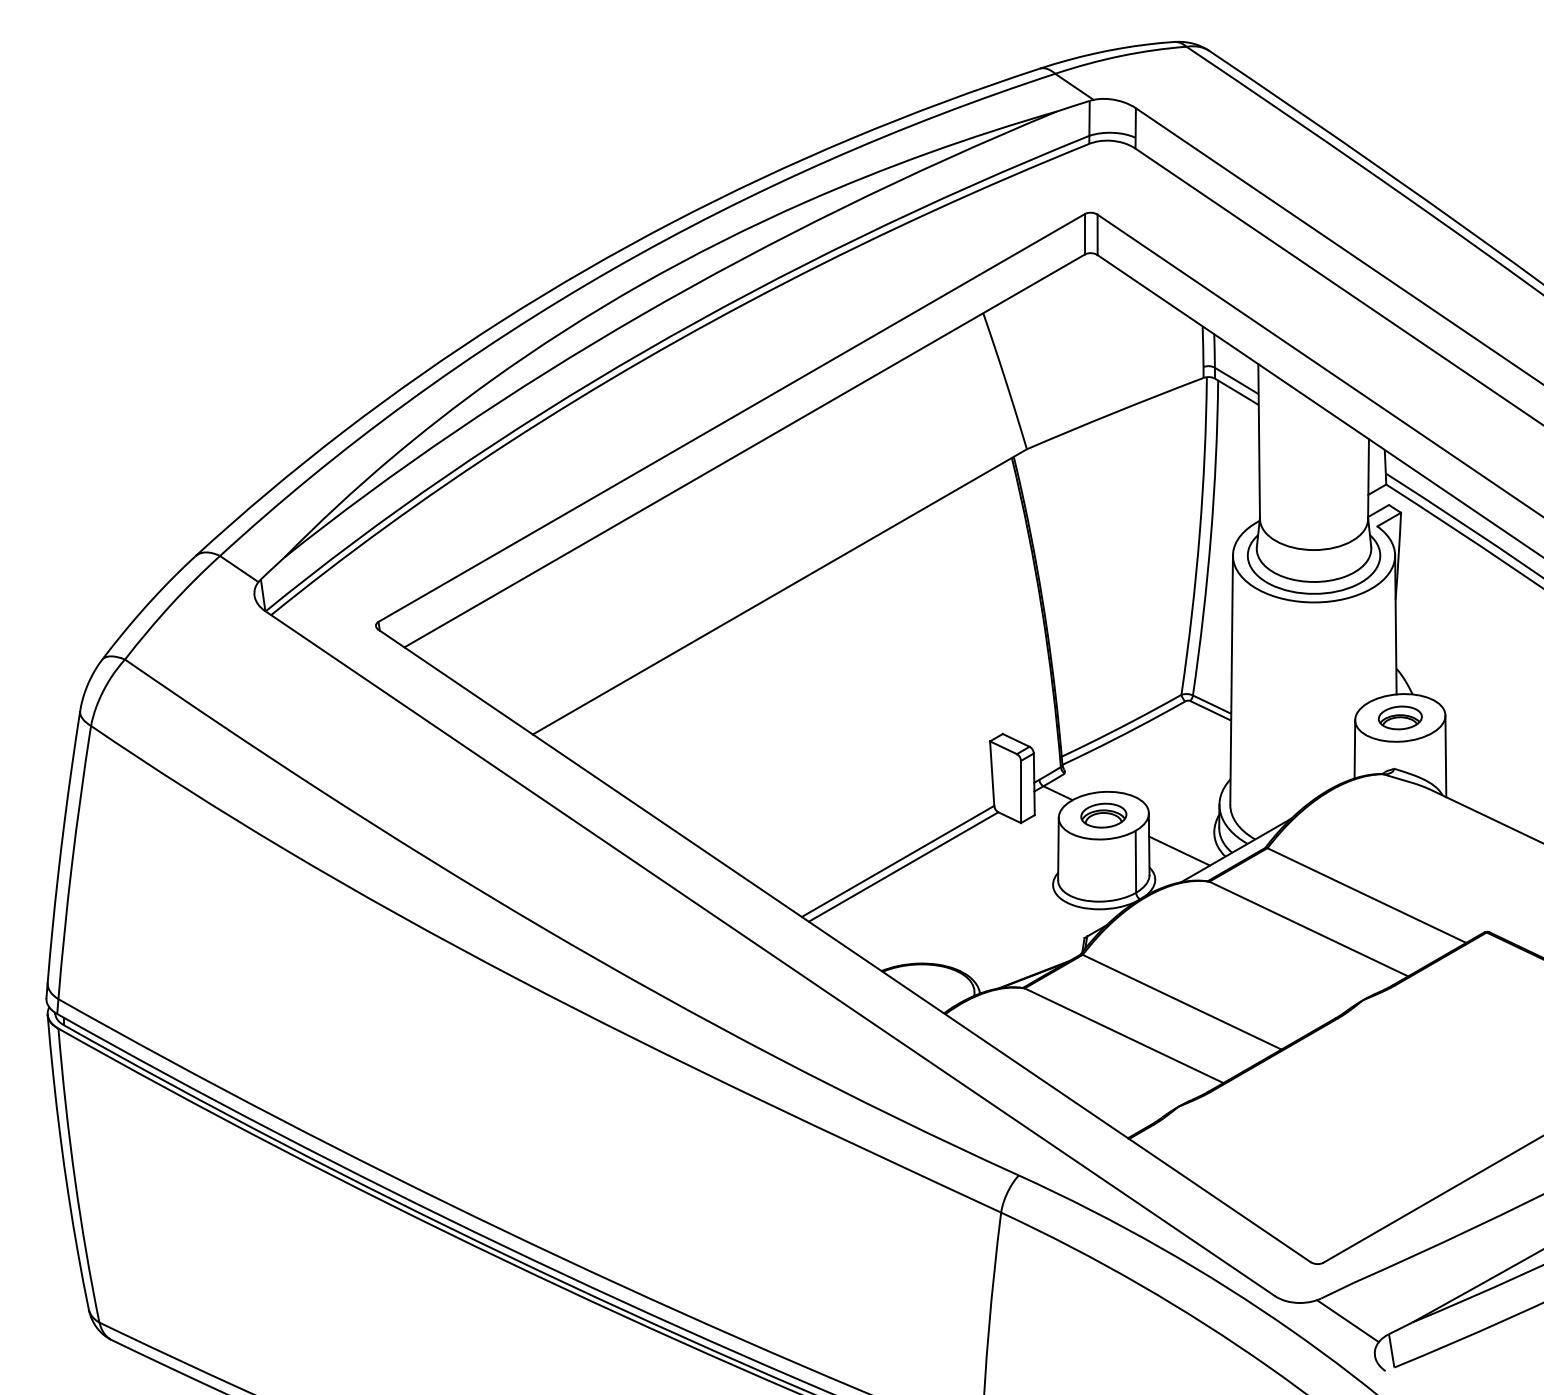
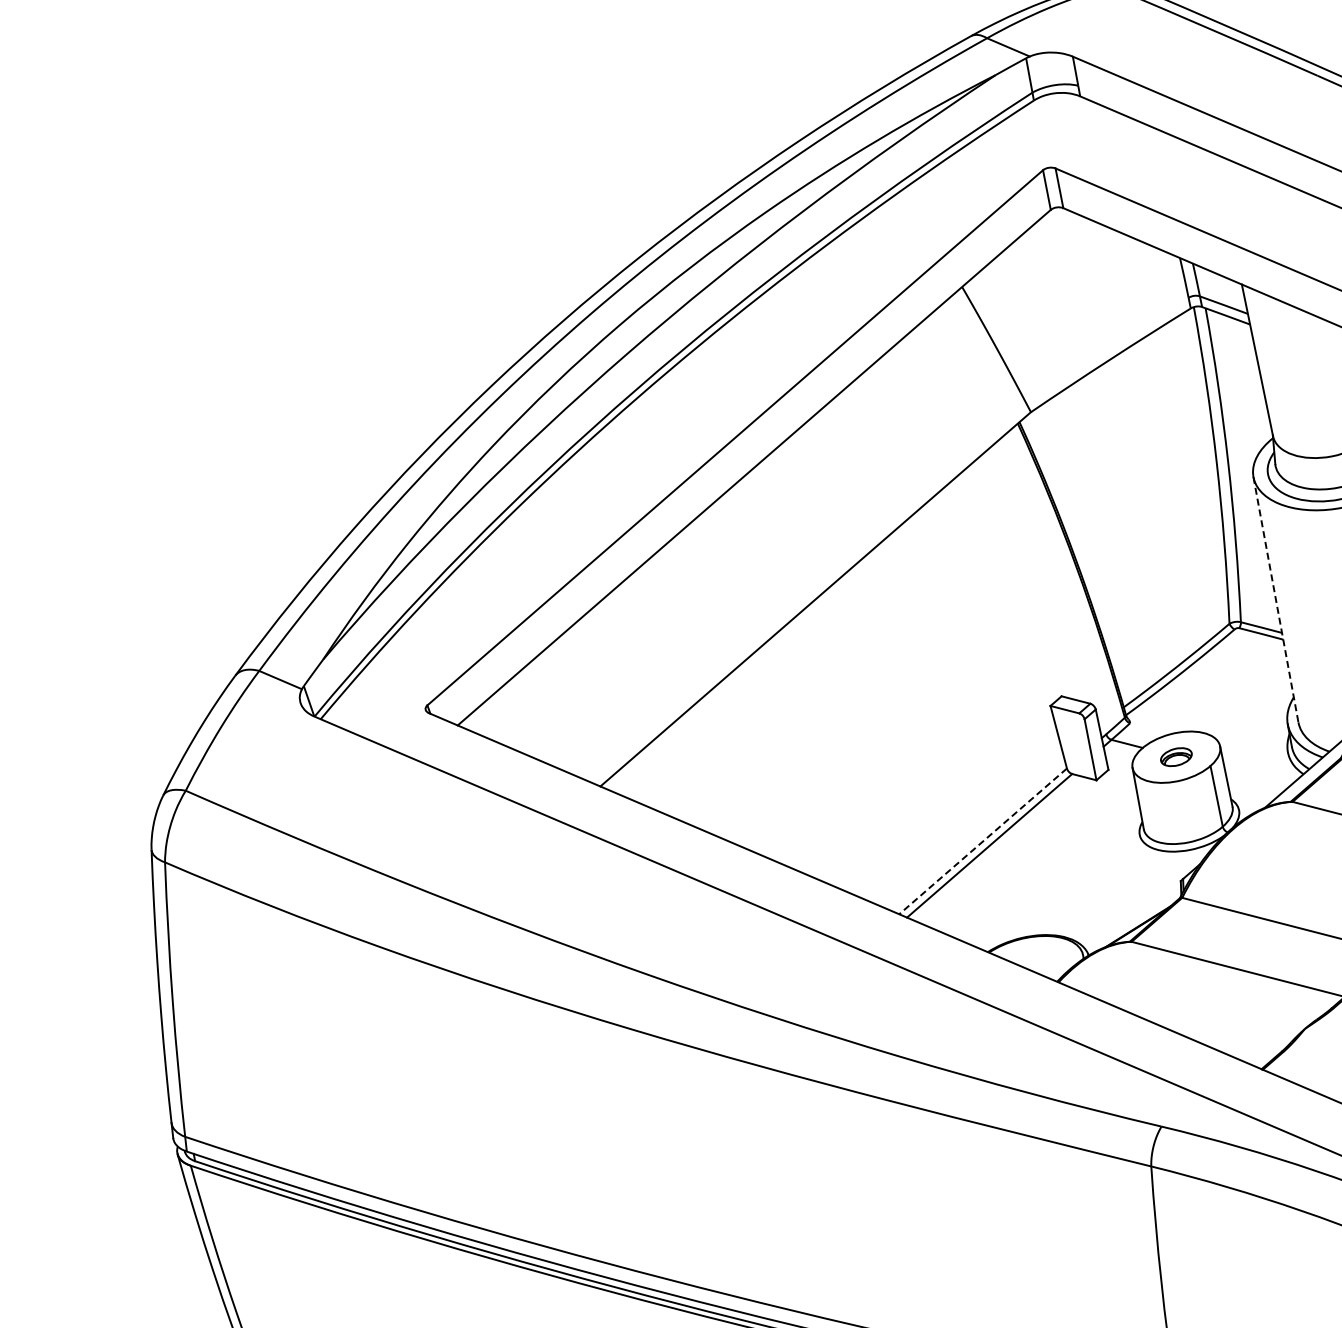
line: (1231, 680) -> (1275, 600), solid -> dashed
part: (1103, 815) -> (1176, 757), size x0.7
line: (1179, 850) -> (1257, 776), removed
line: (897, 861) -> (982, 841), solid -> dashed

